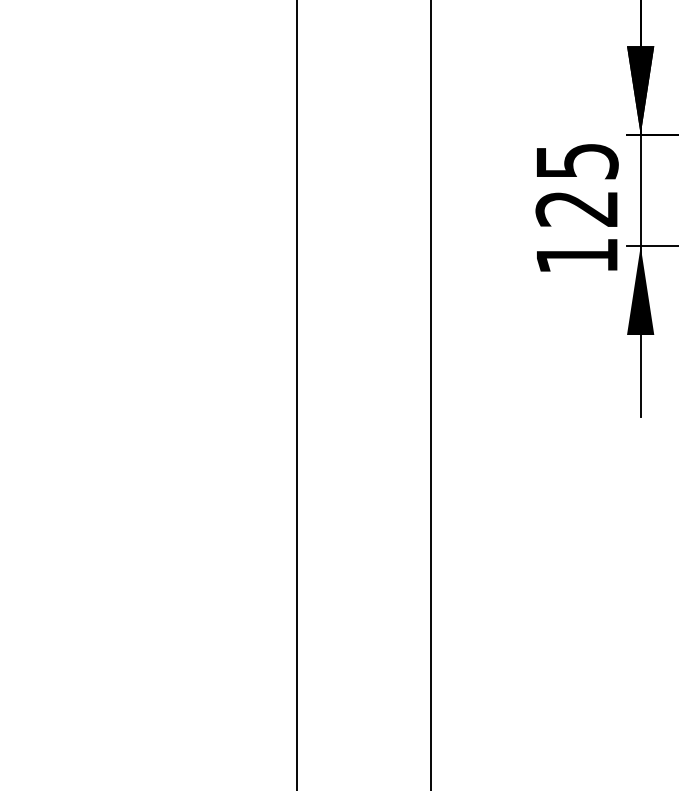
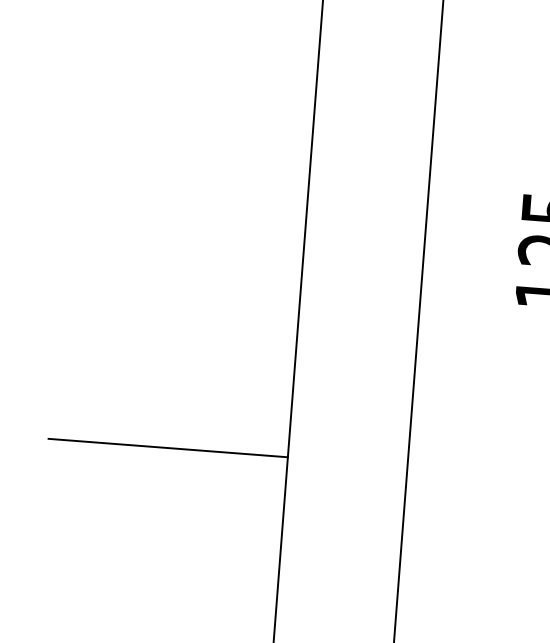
line: (162, 461) -> (167, 448), added

